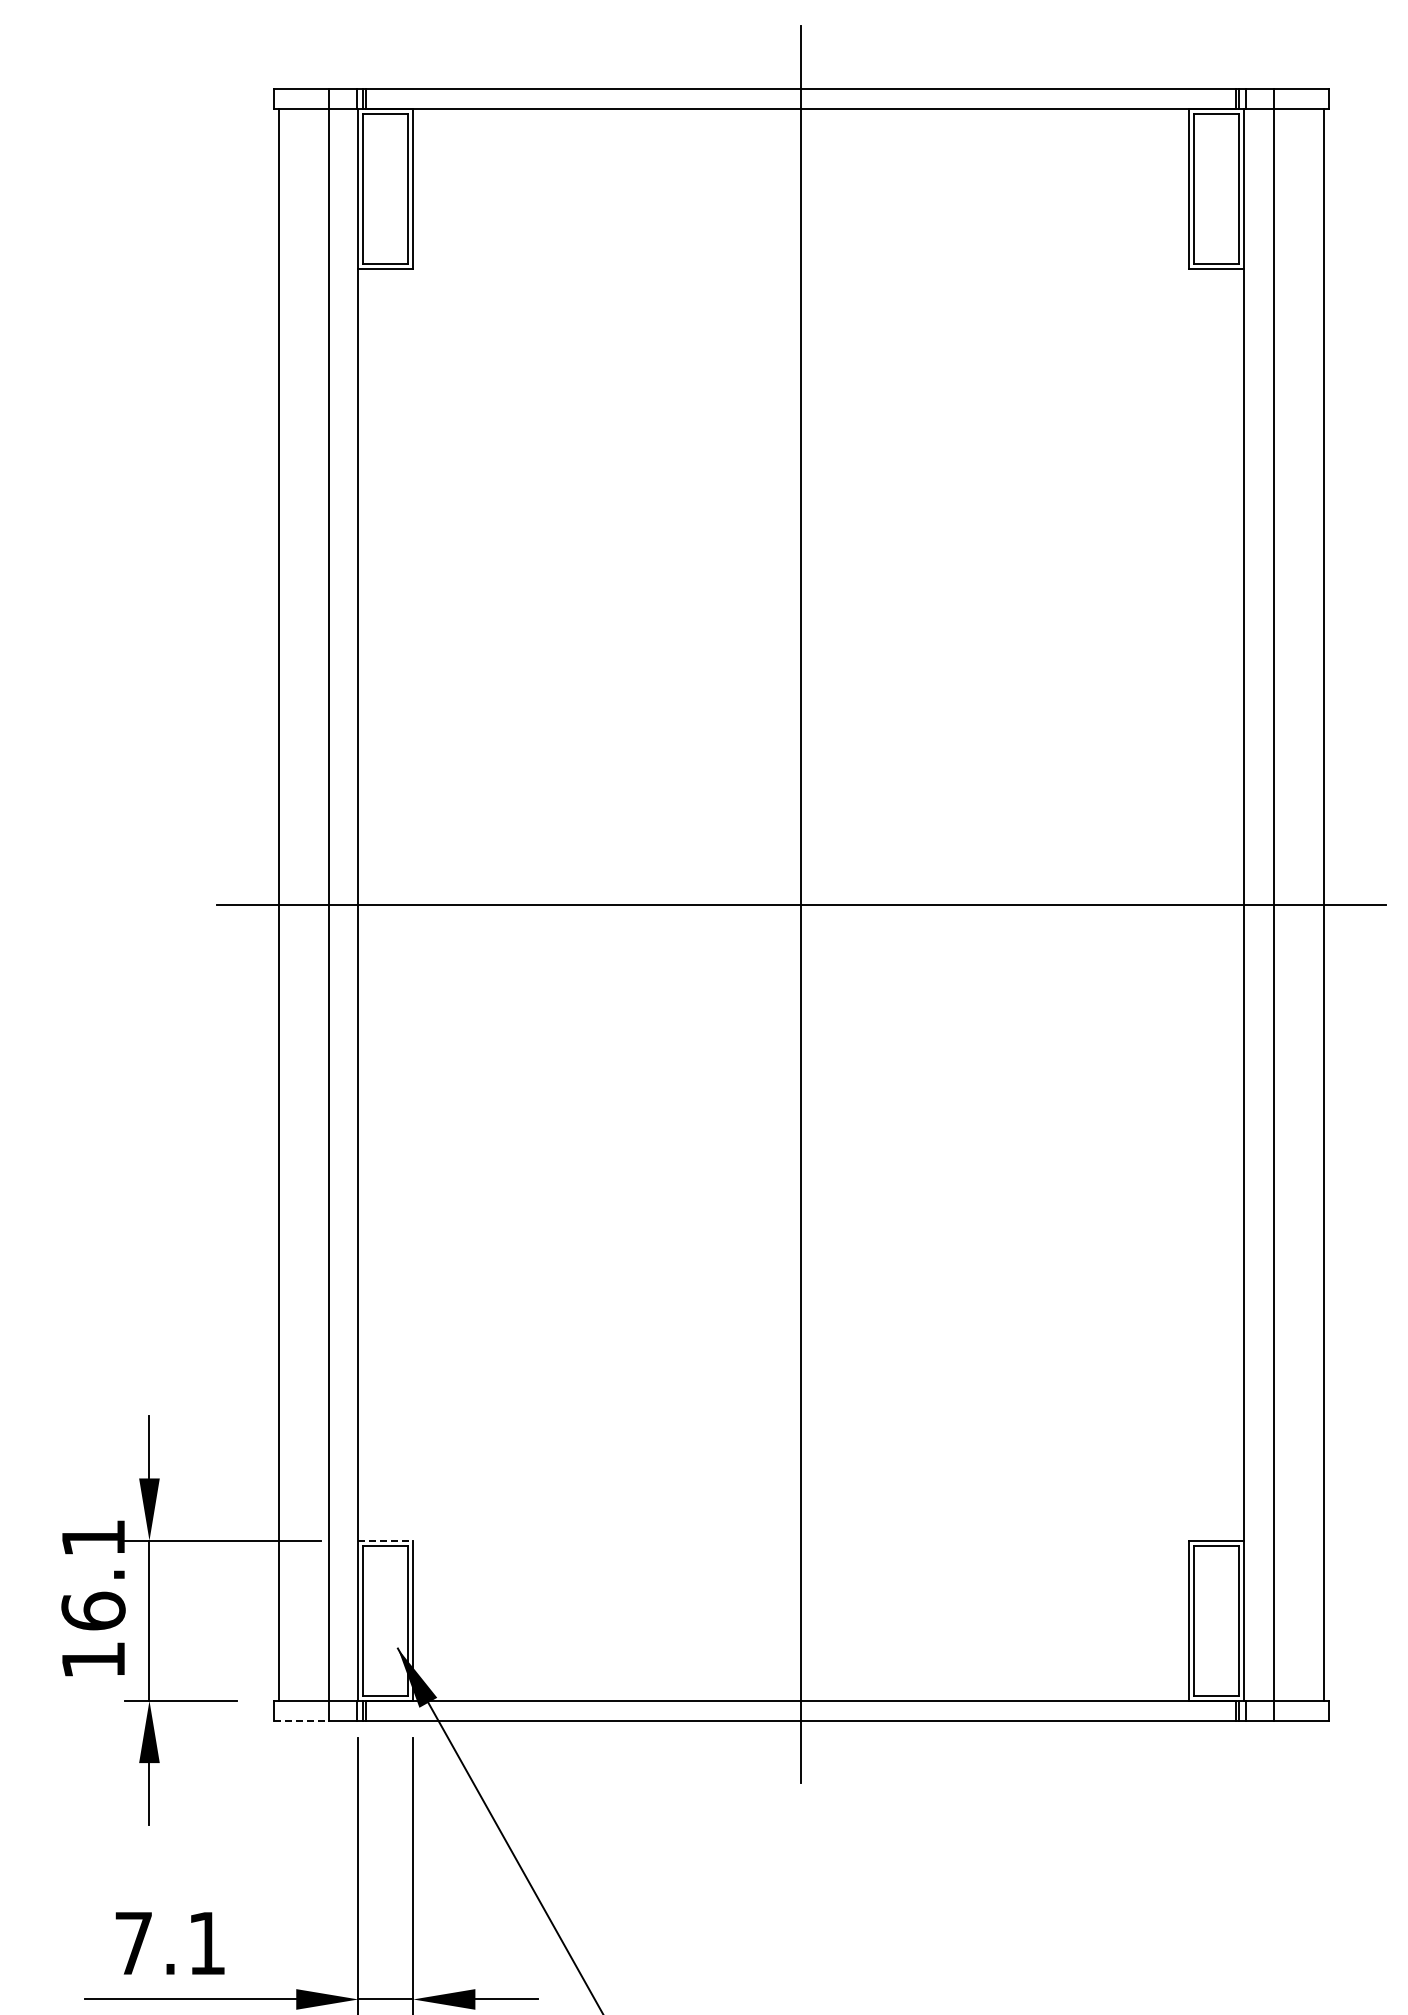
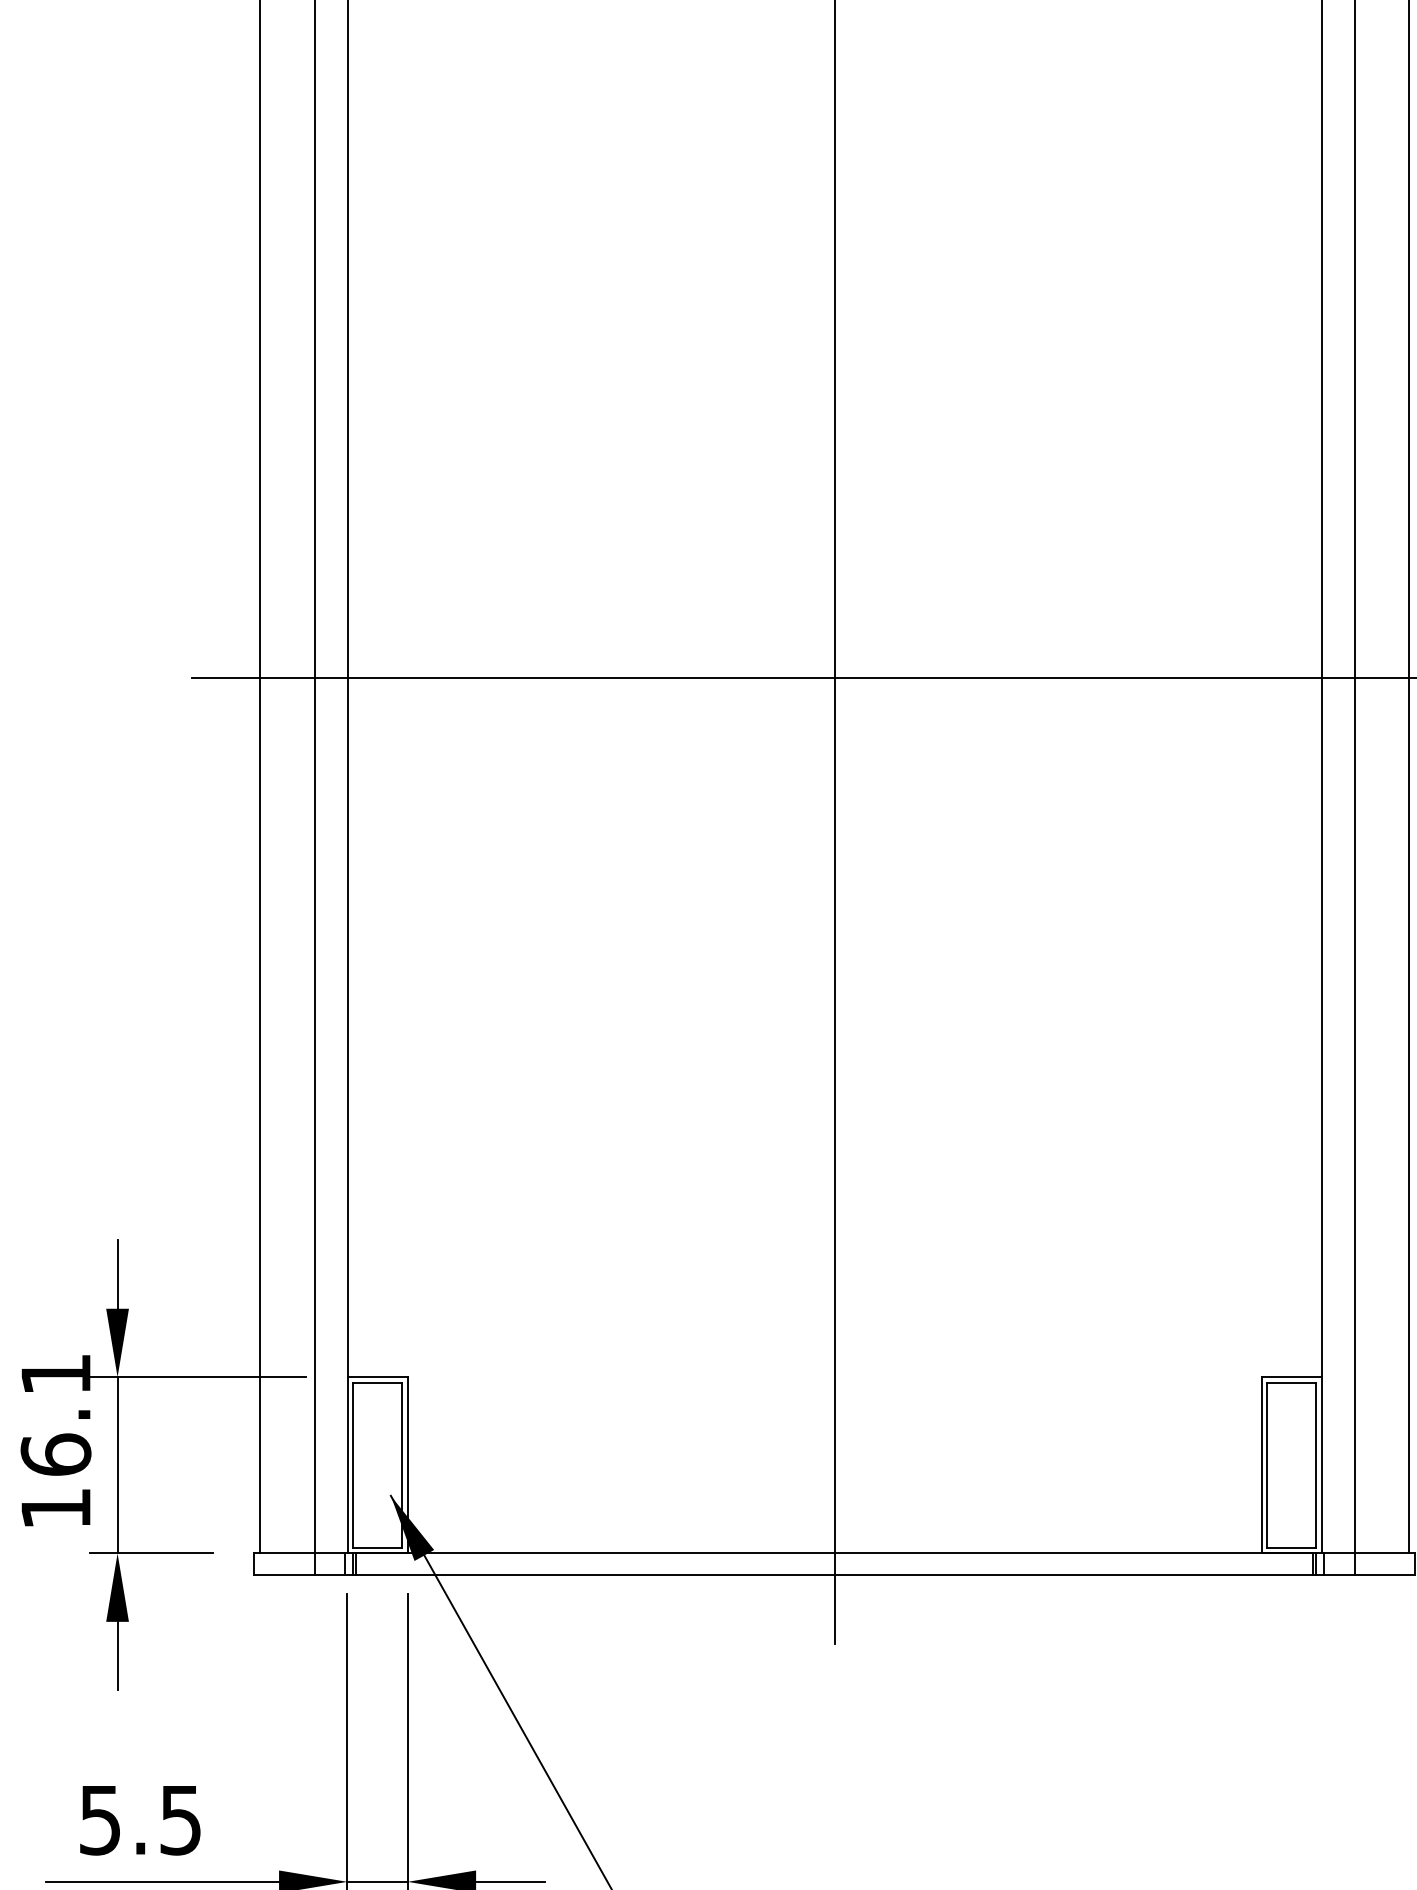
line: (386, 1540) -> (378, 1376), dashed -> solid
line: (301, 1720) -> (284, 1574), dashed -> solid
text: (169, 1943) -> (139, 1820), 7.1 -> 5.5

